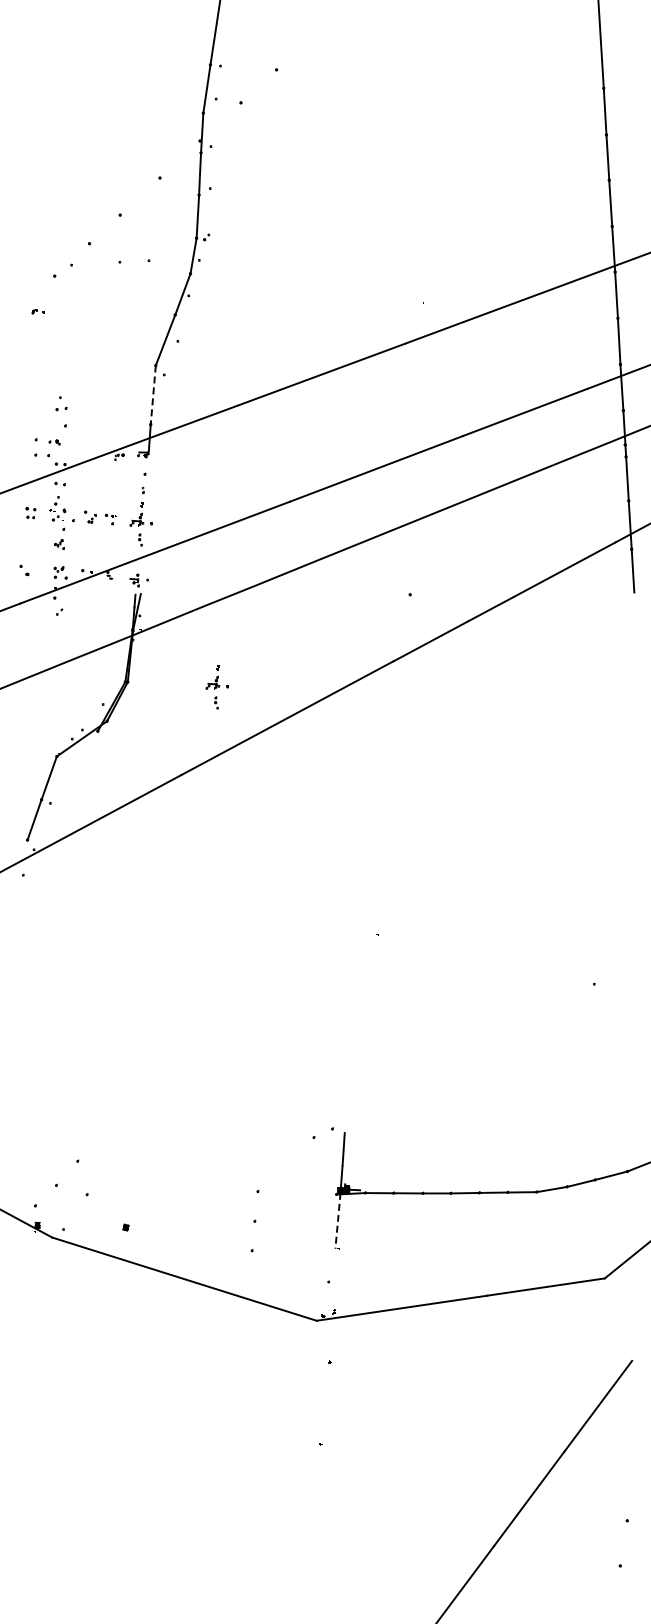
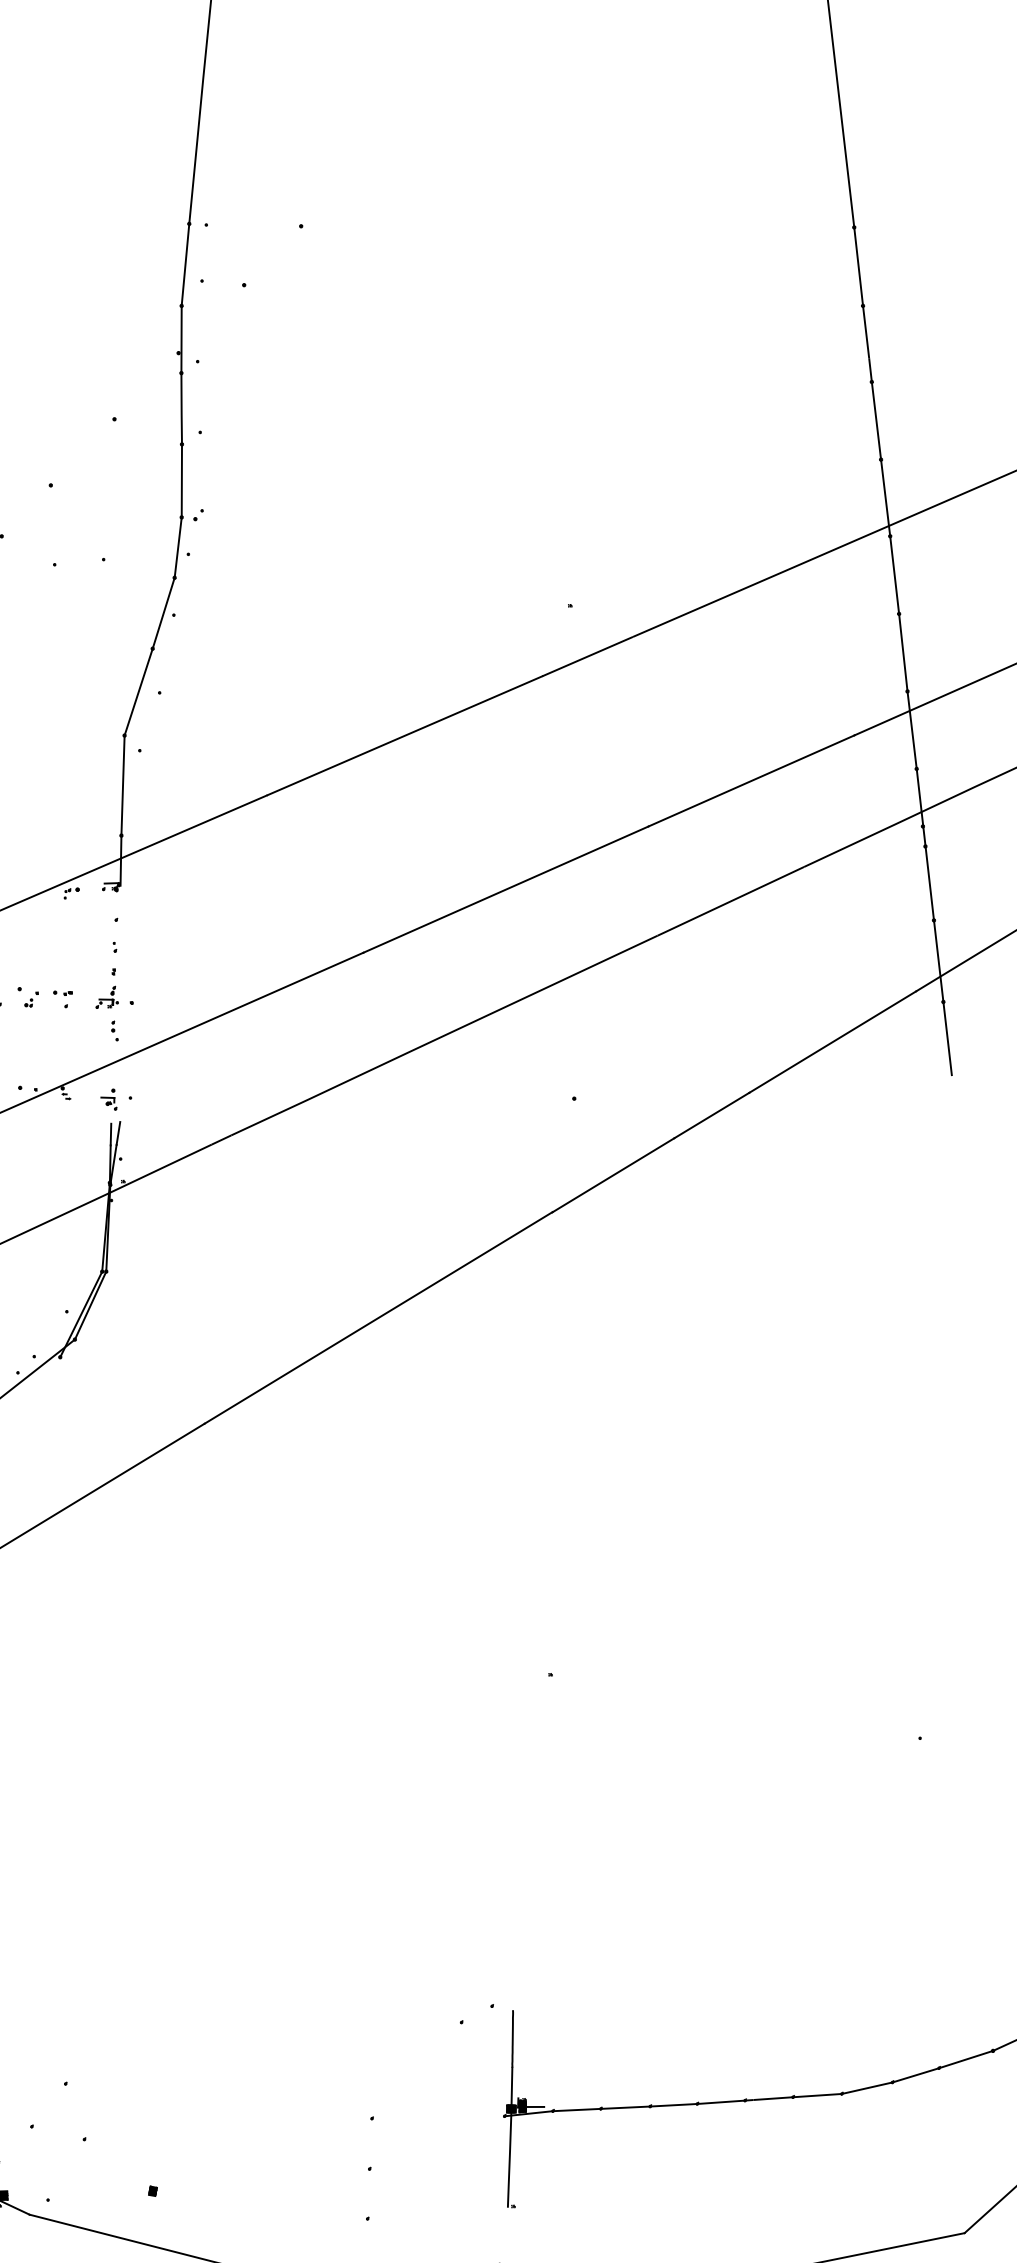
line: (153, 395) -> (123, 786), dashed -> solid
part: (216, 687) -> (256, 1272), removed
line: (337, 1221) -> (508, 2161), dashed -> solid

